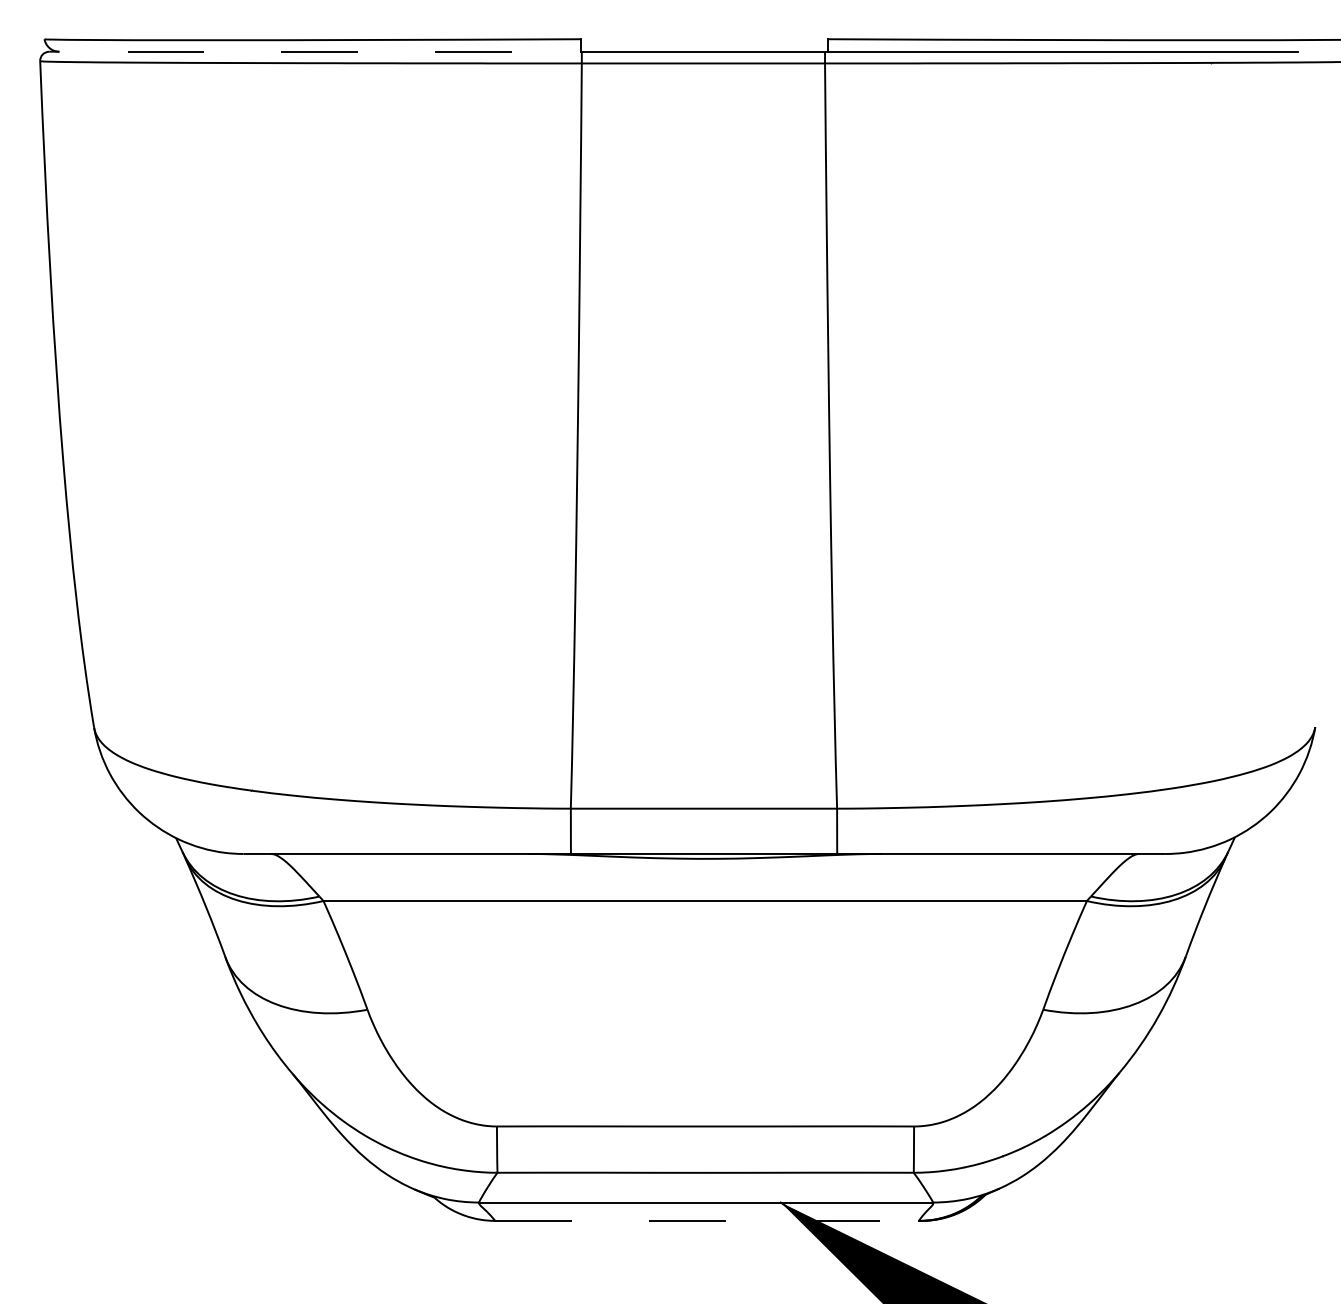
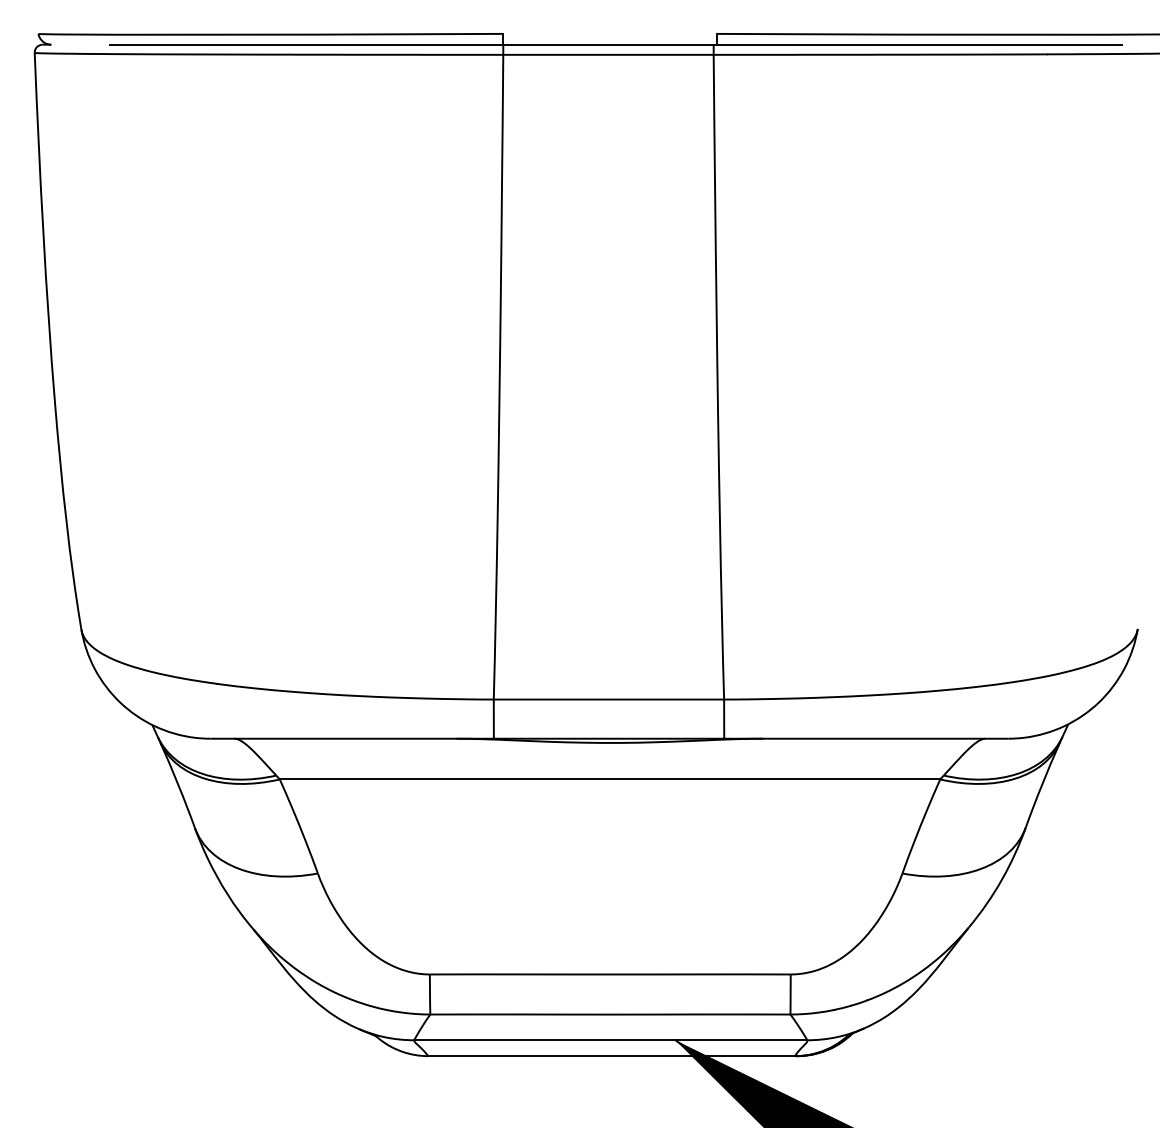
line: (354, 51) -> (306, 44), dashed -> solid
line: (707, 1220) -> (612, 1055), dashed -> solid

